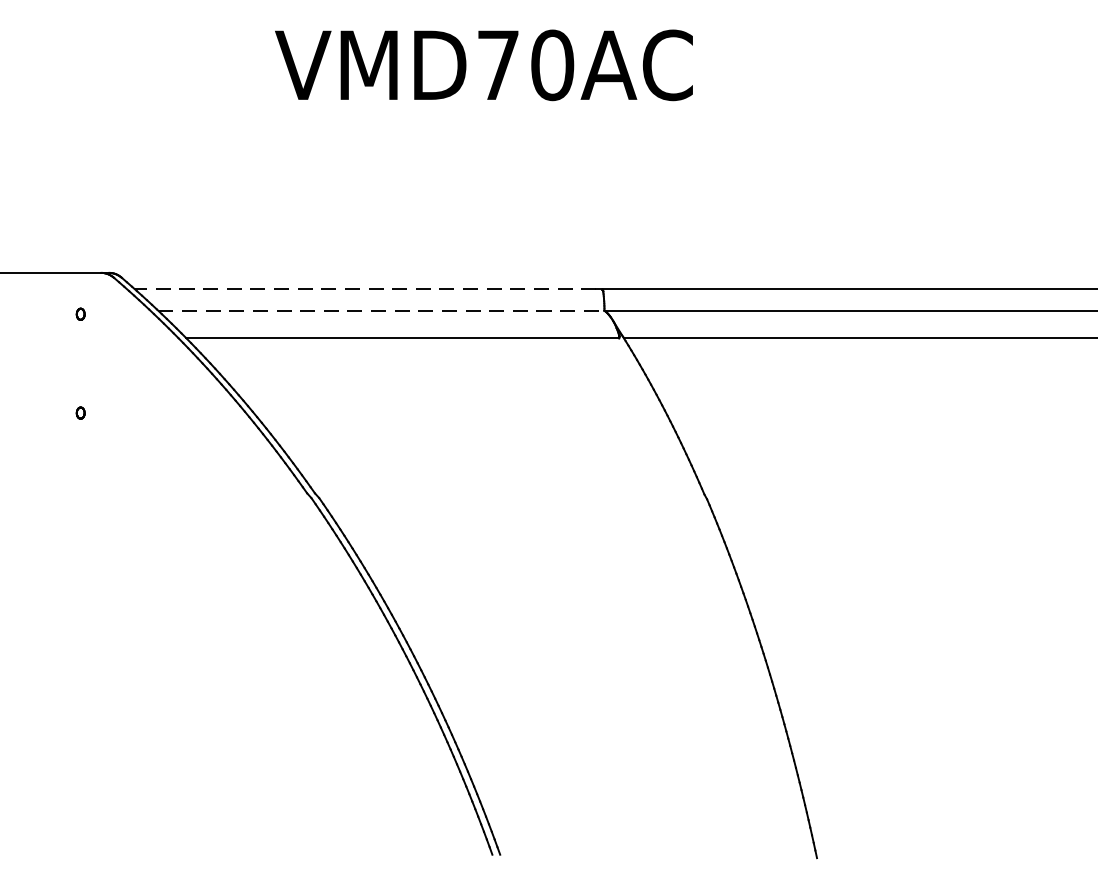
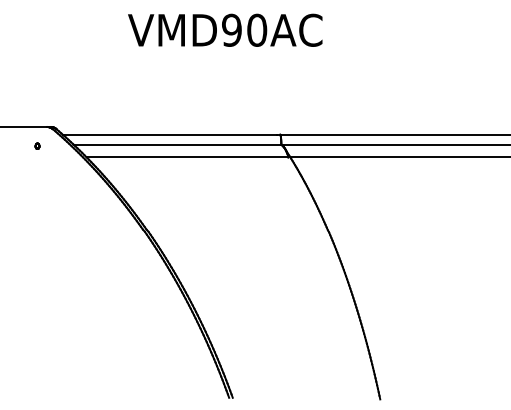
text: (497, 63) -> (231, 29), VMD70AC -> VMD90AC
line: (364, 289) -> (169, 134), dashed -> solid
line: (381, 310) -> (177, 144), dashed -> solid
part: (80, 411) -> (37, 191), removed

